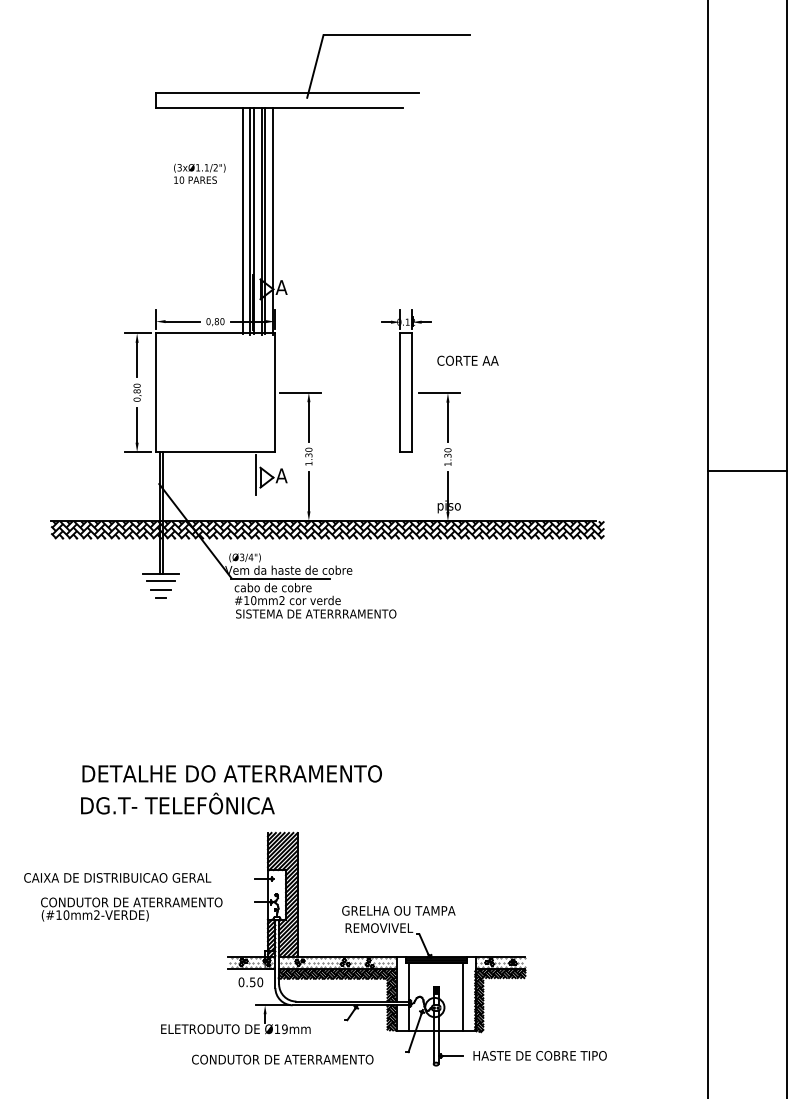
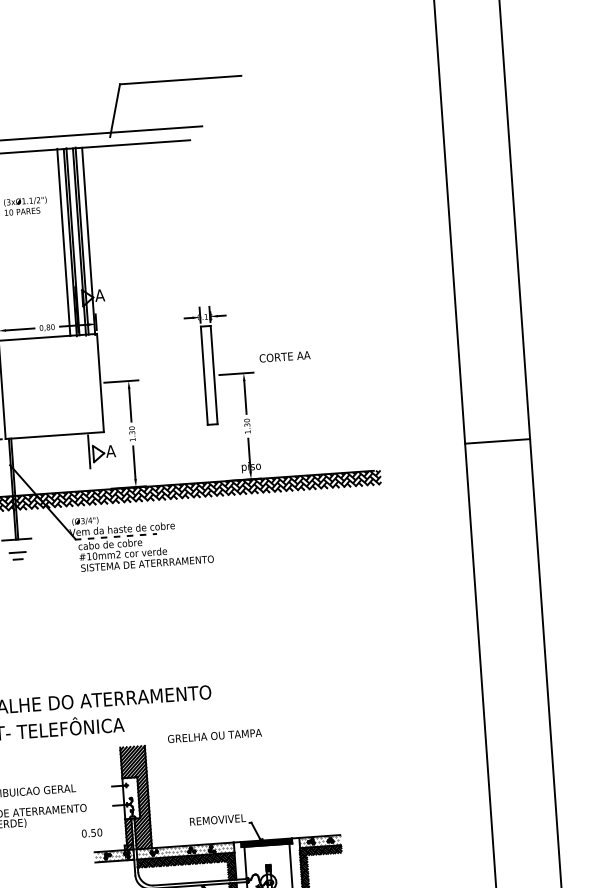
text: (467, 360) -> (284, 356), moved
line: (747, 471) -> (497, 441), moved
line: (280, 579) -> (115, 537), solid -> dashed
line: (160, 581) -> (16, 545), removed
text: (398, 910) -> (214, 735), moved
text: (250, 982) -> (91, 833), moved

